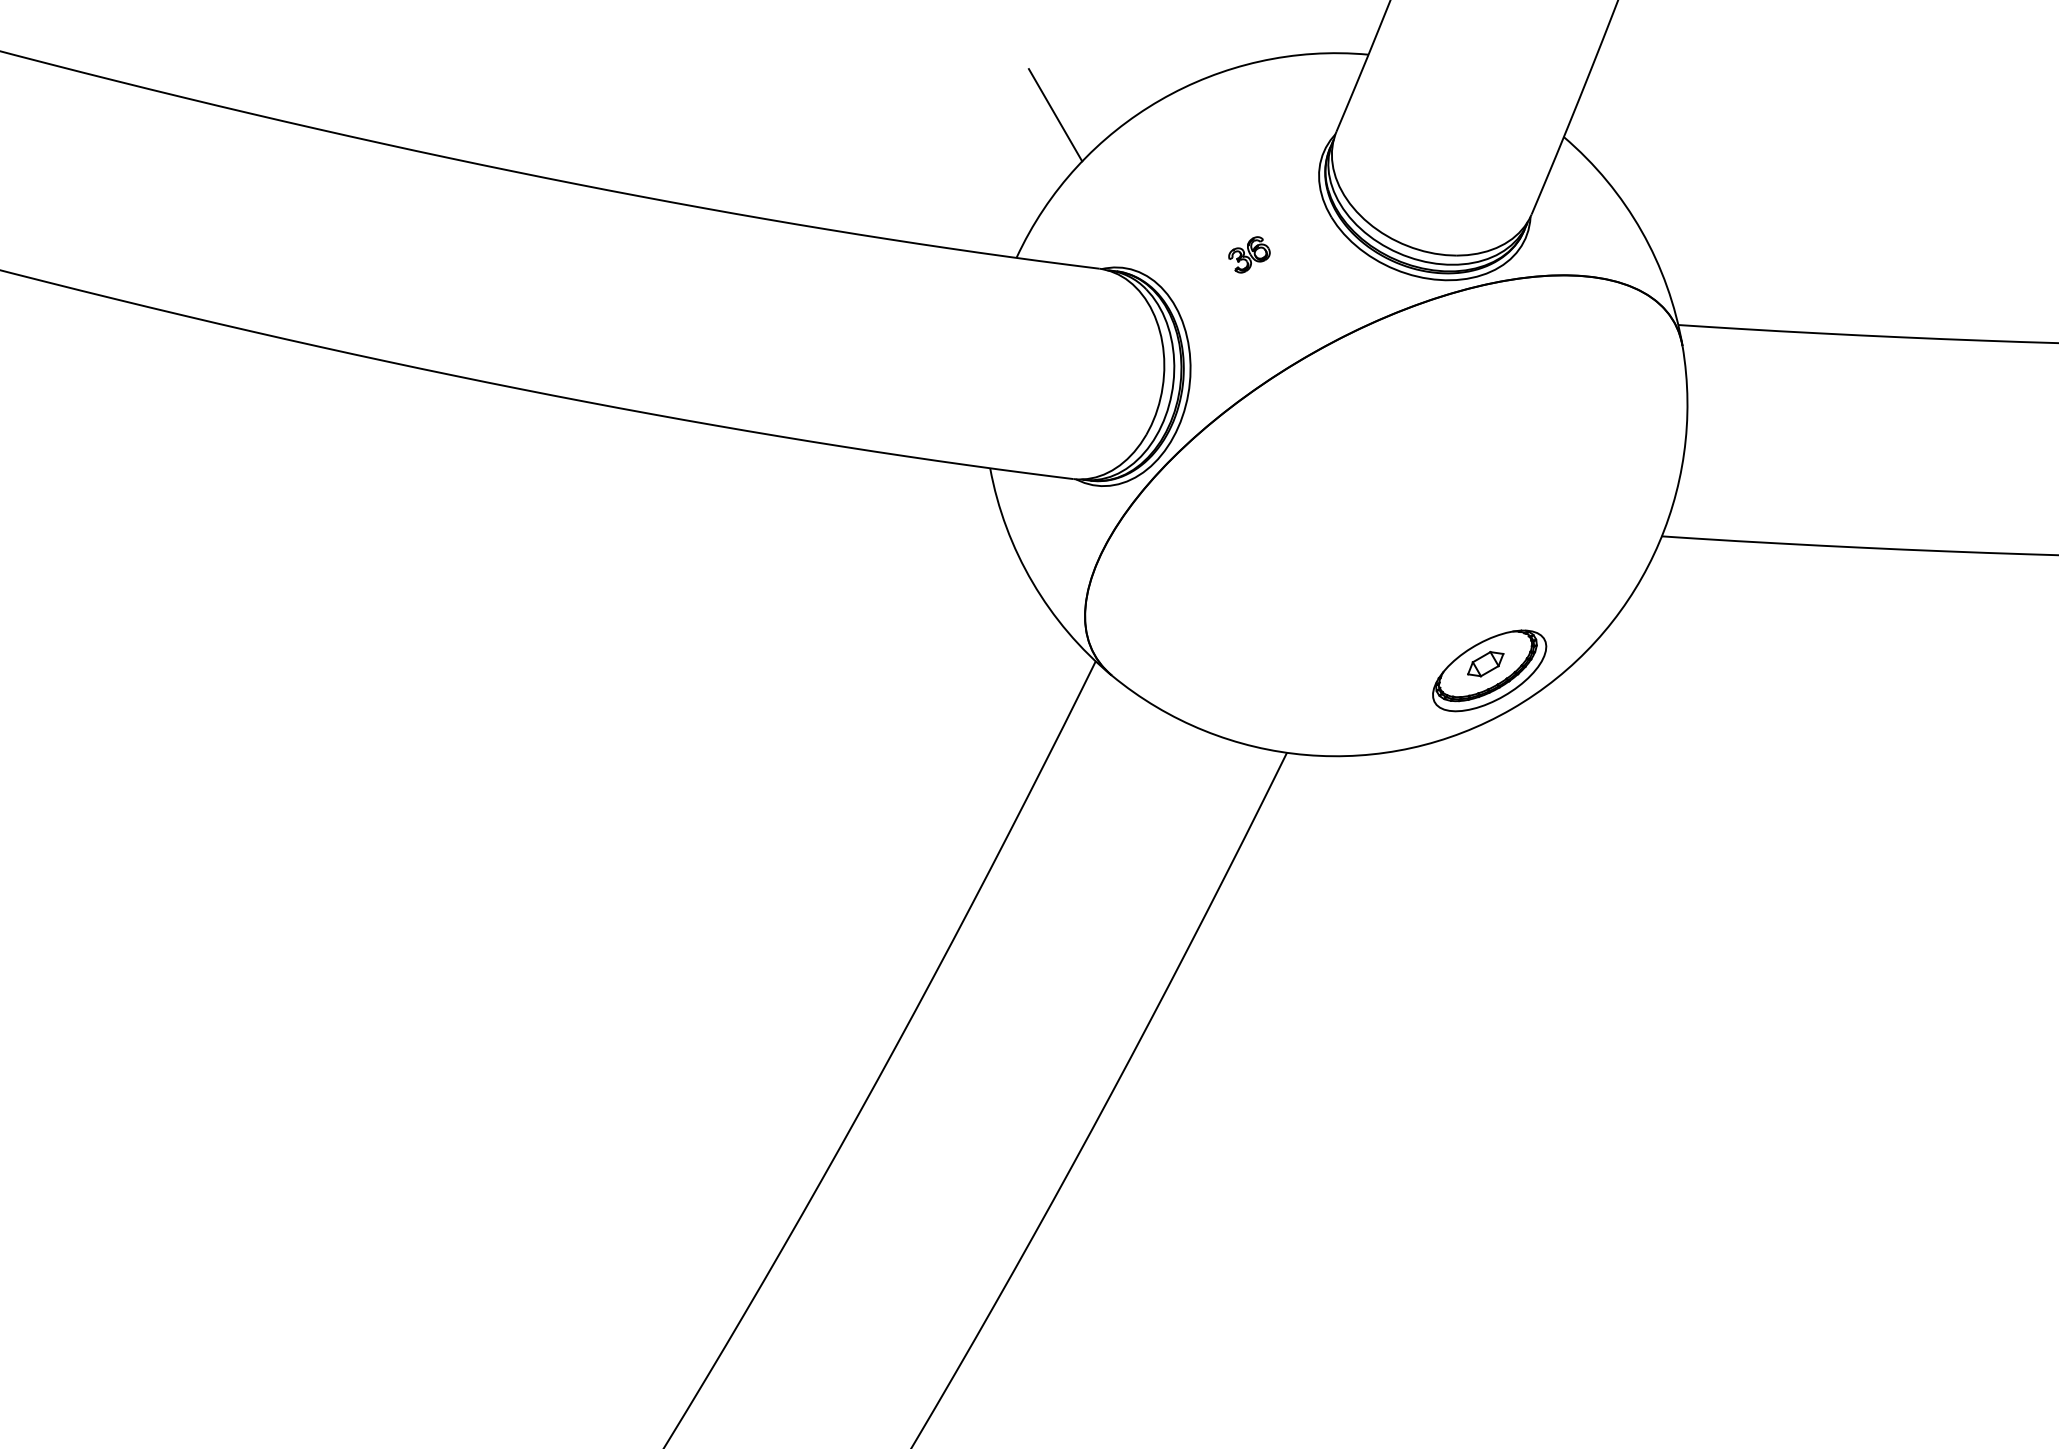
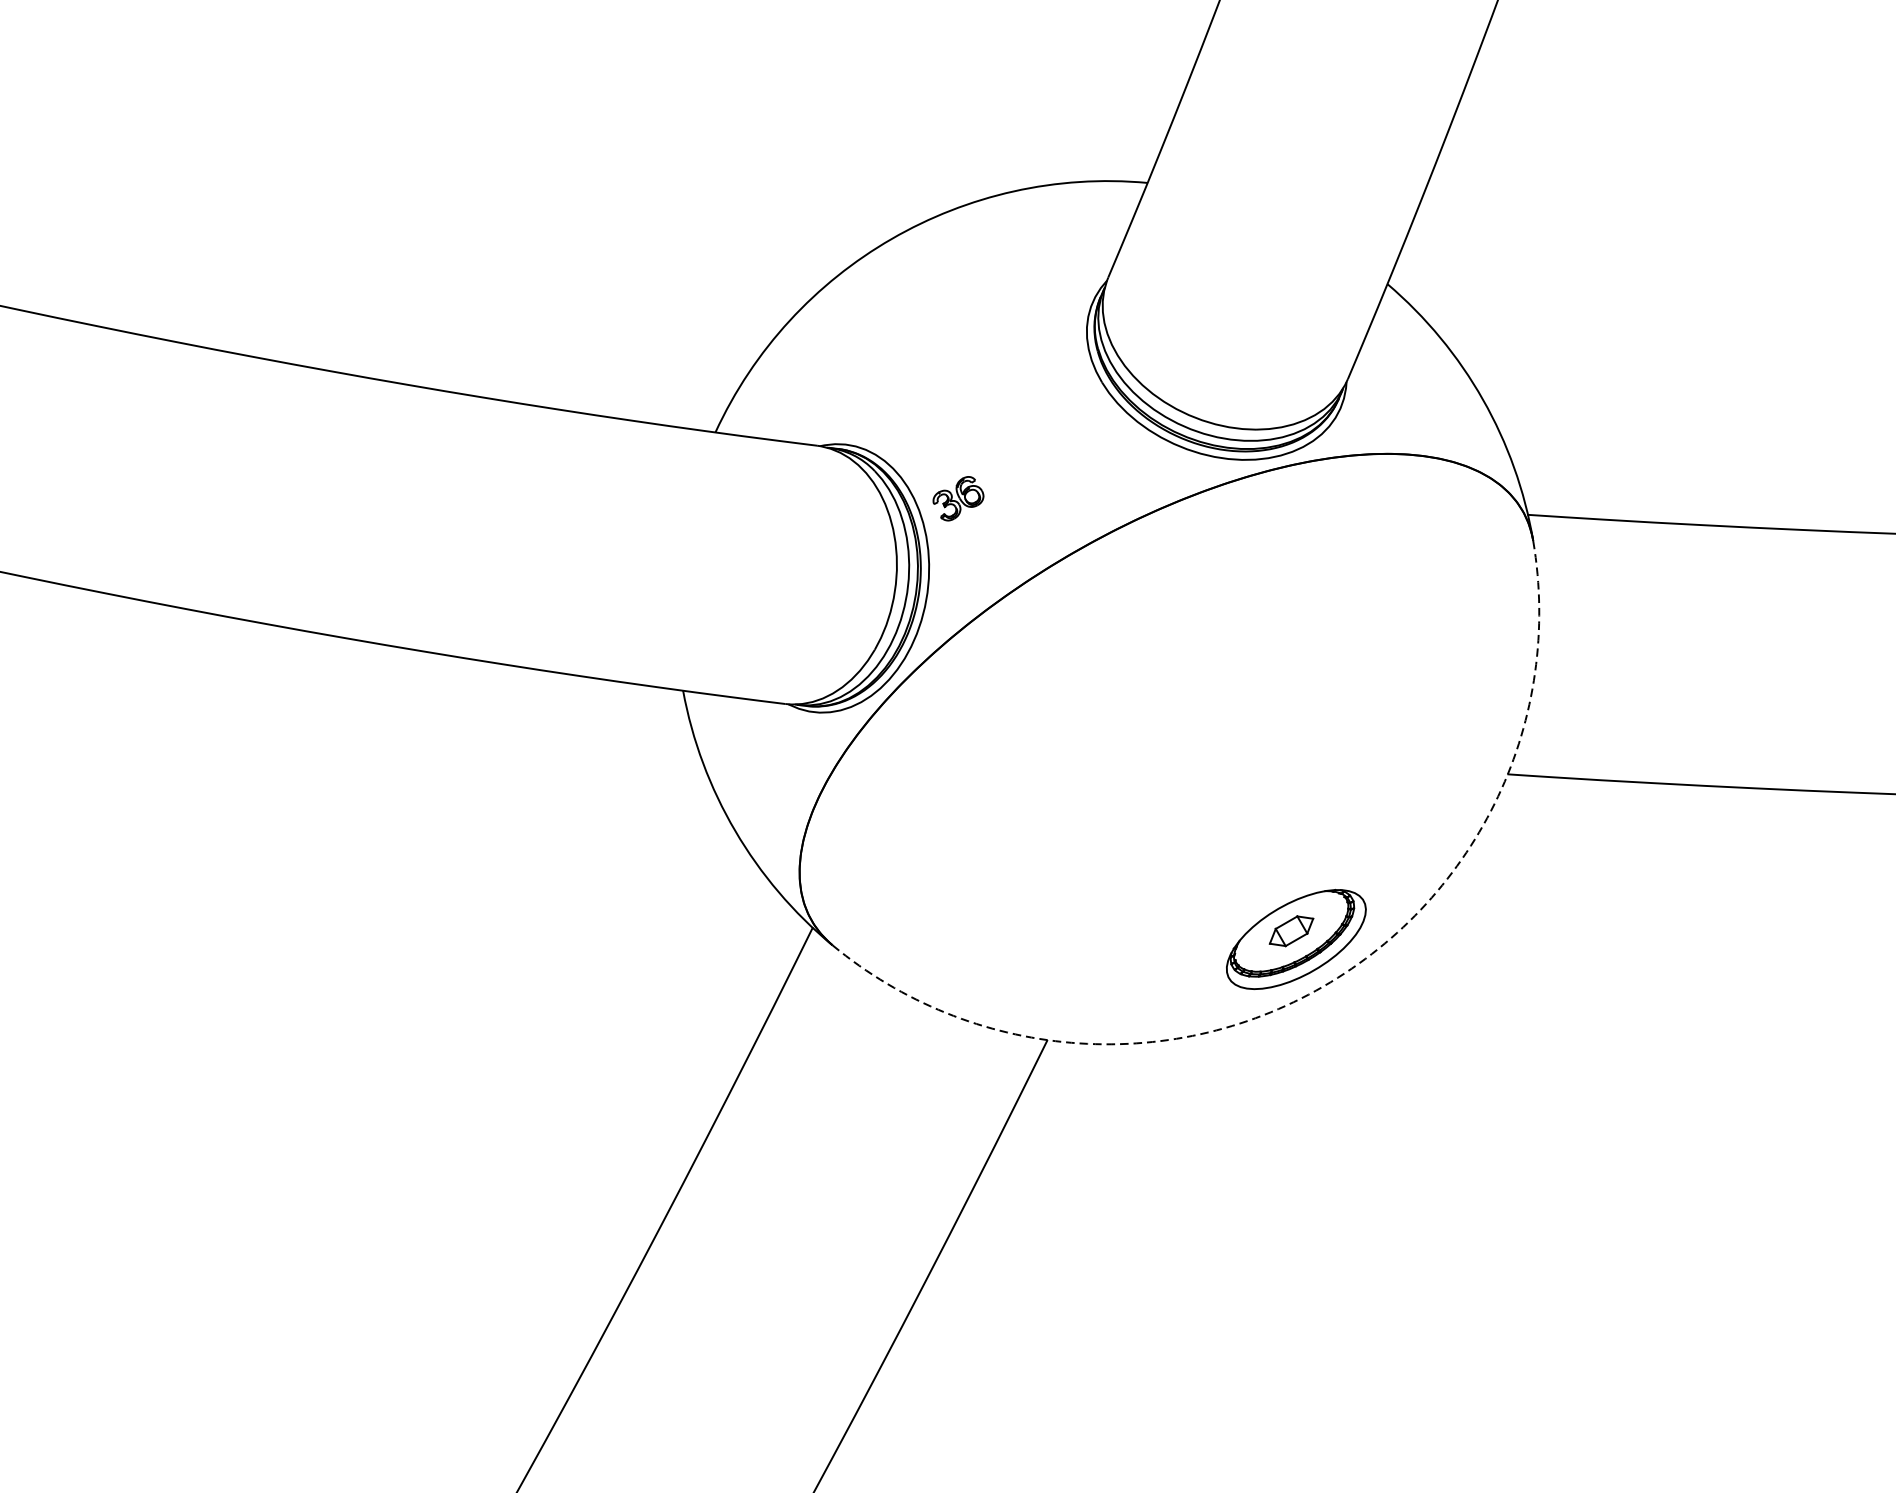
line: (1055, 115) -> (763, 257), removed
part: (1249, 254) -> (958, 498), moved
arc: (1511, 709) -> (1323, 986), solid -> dashed

